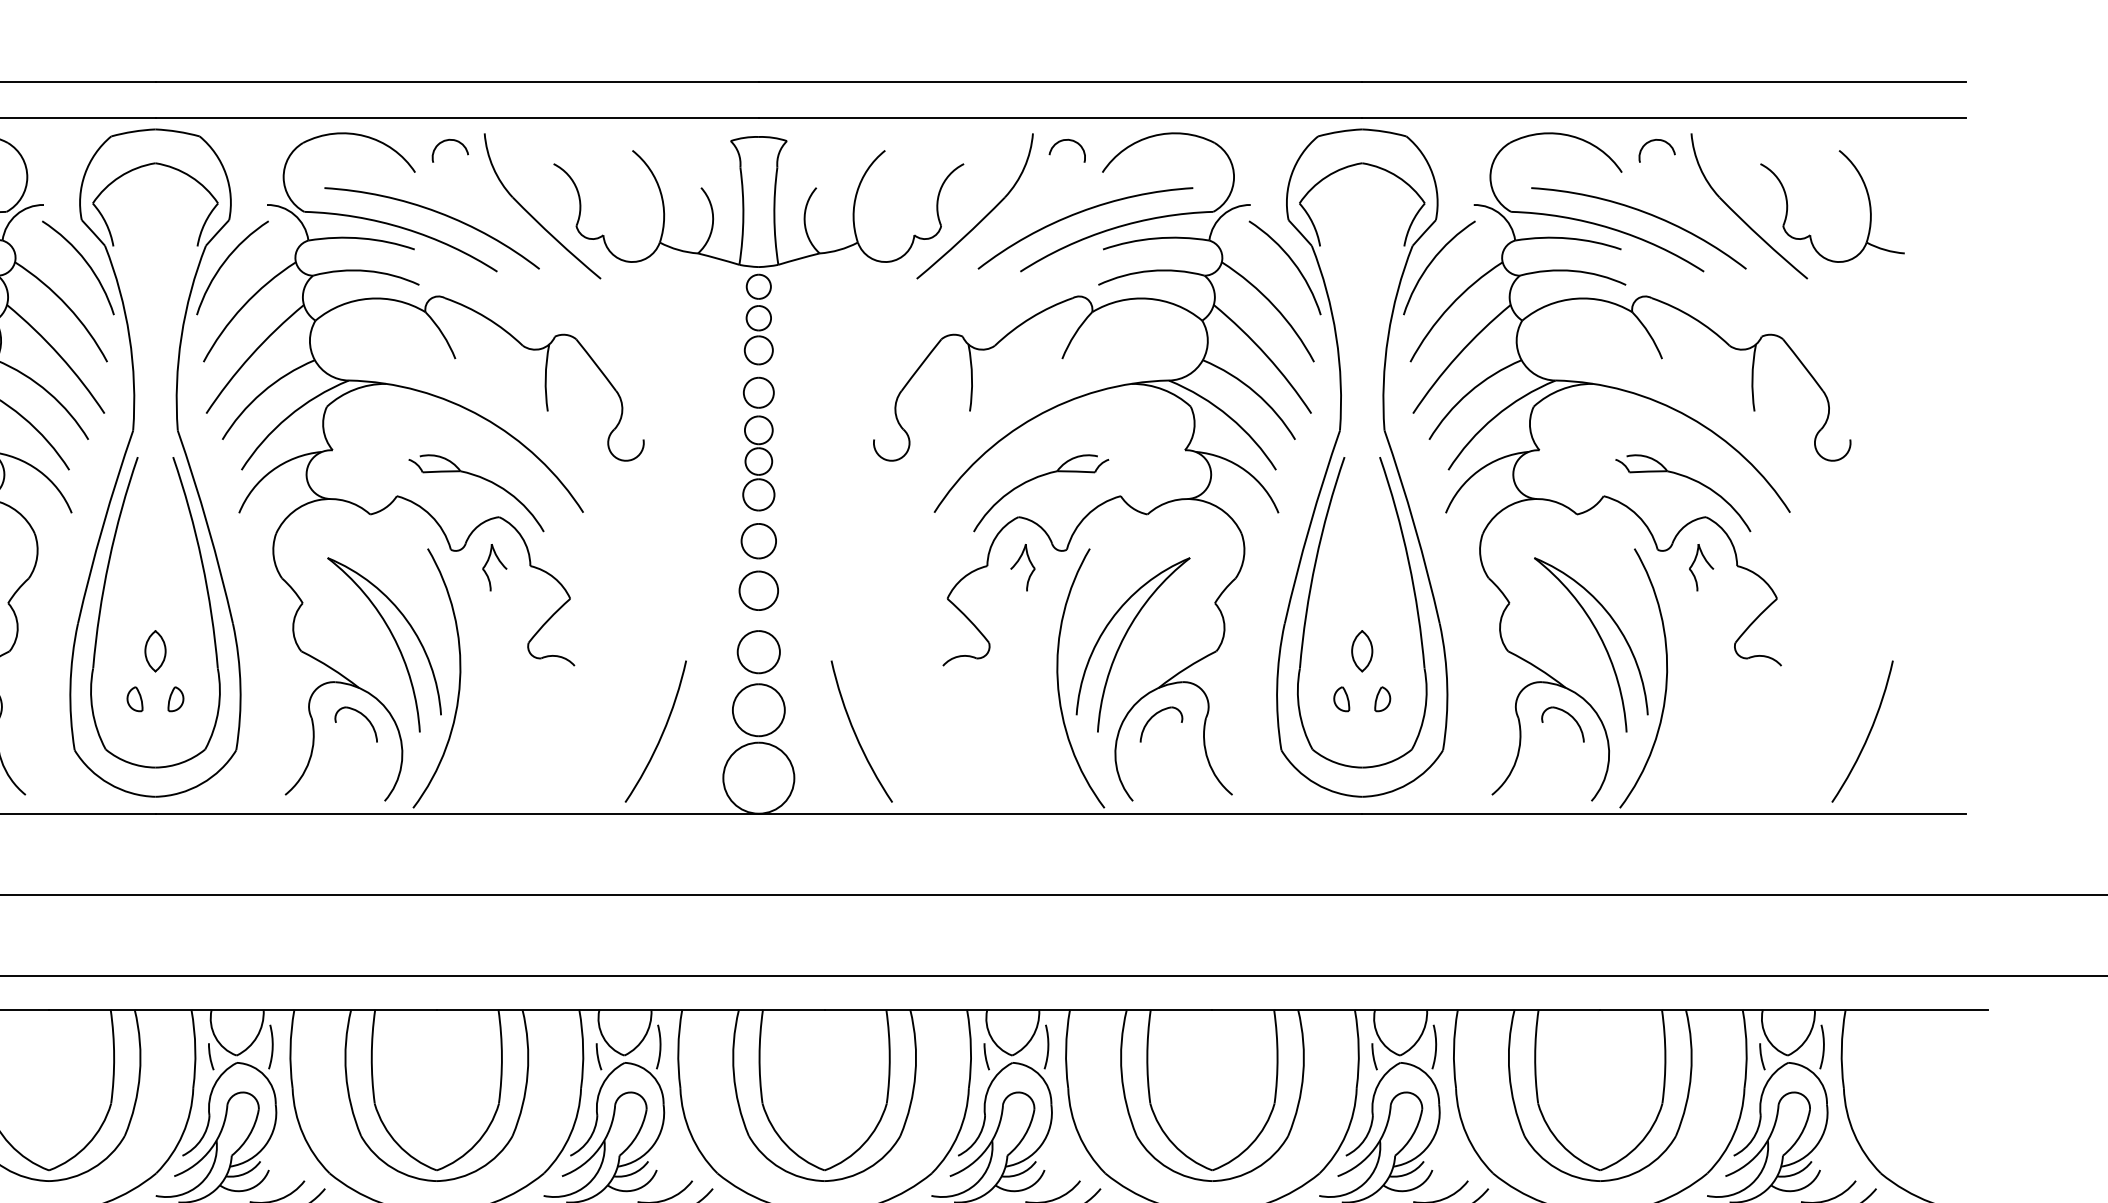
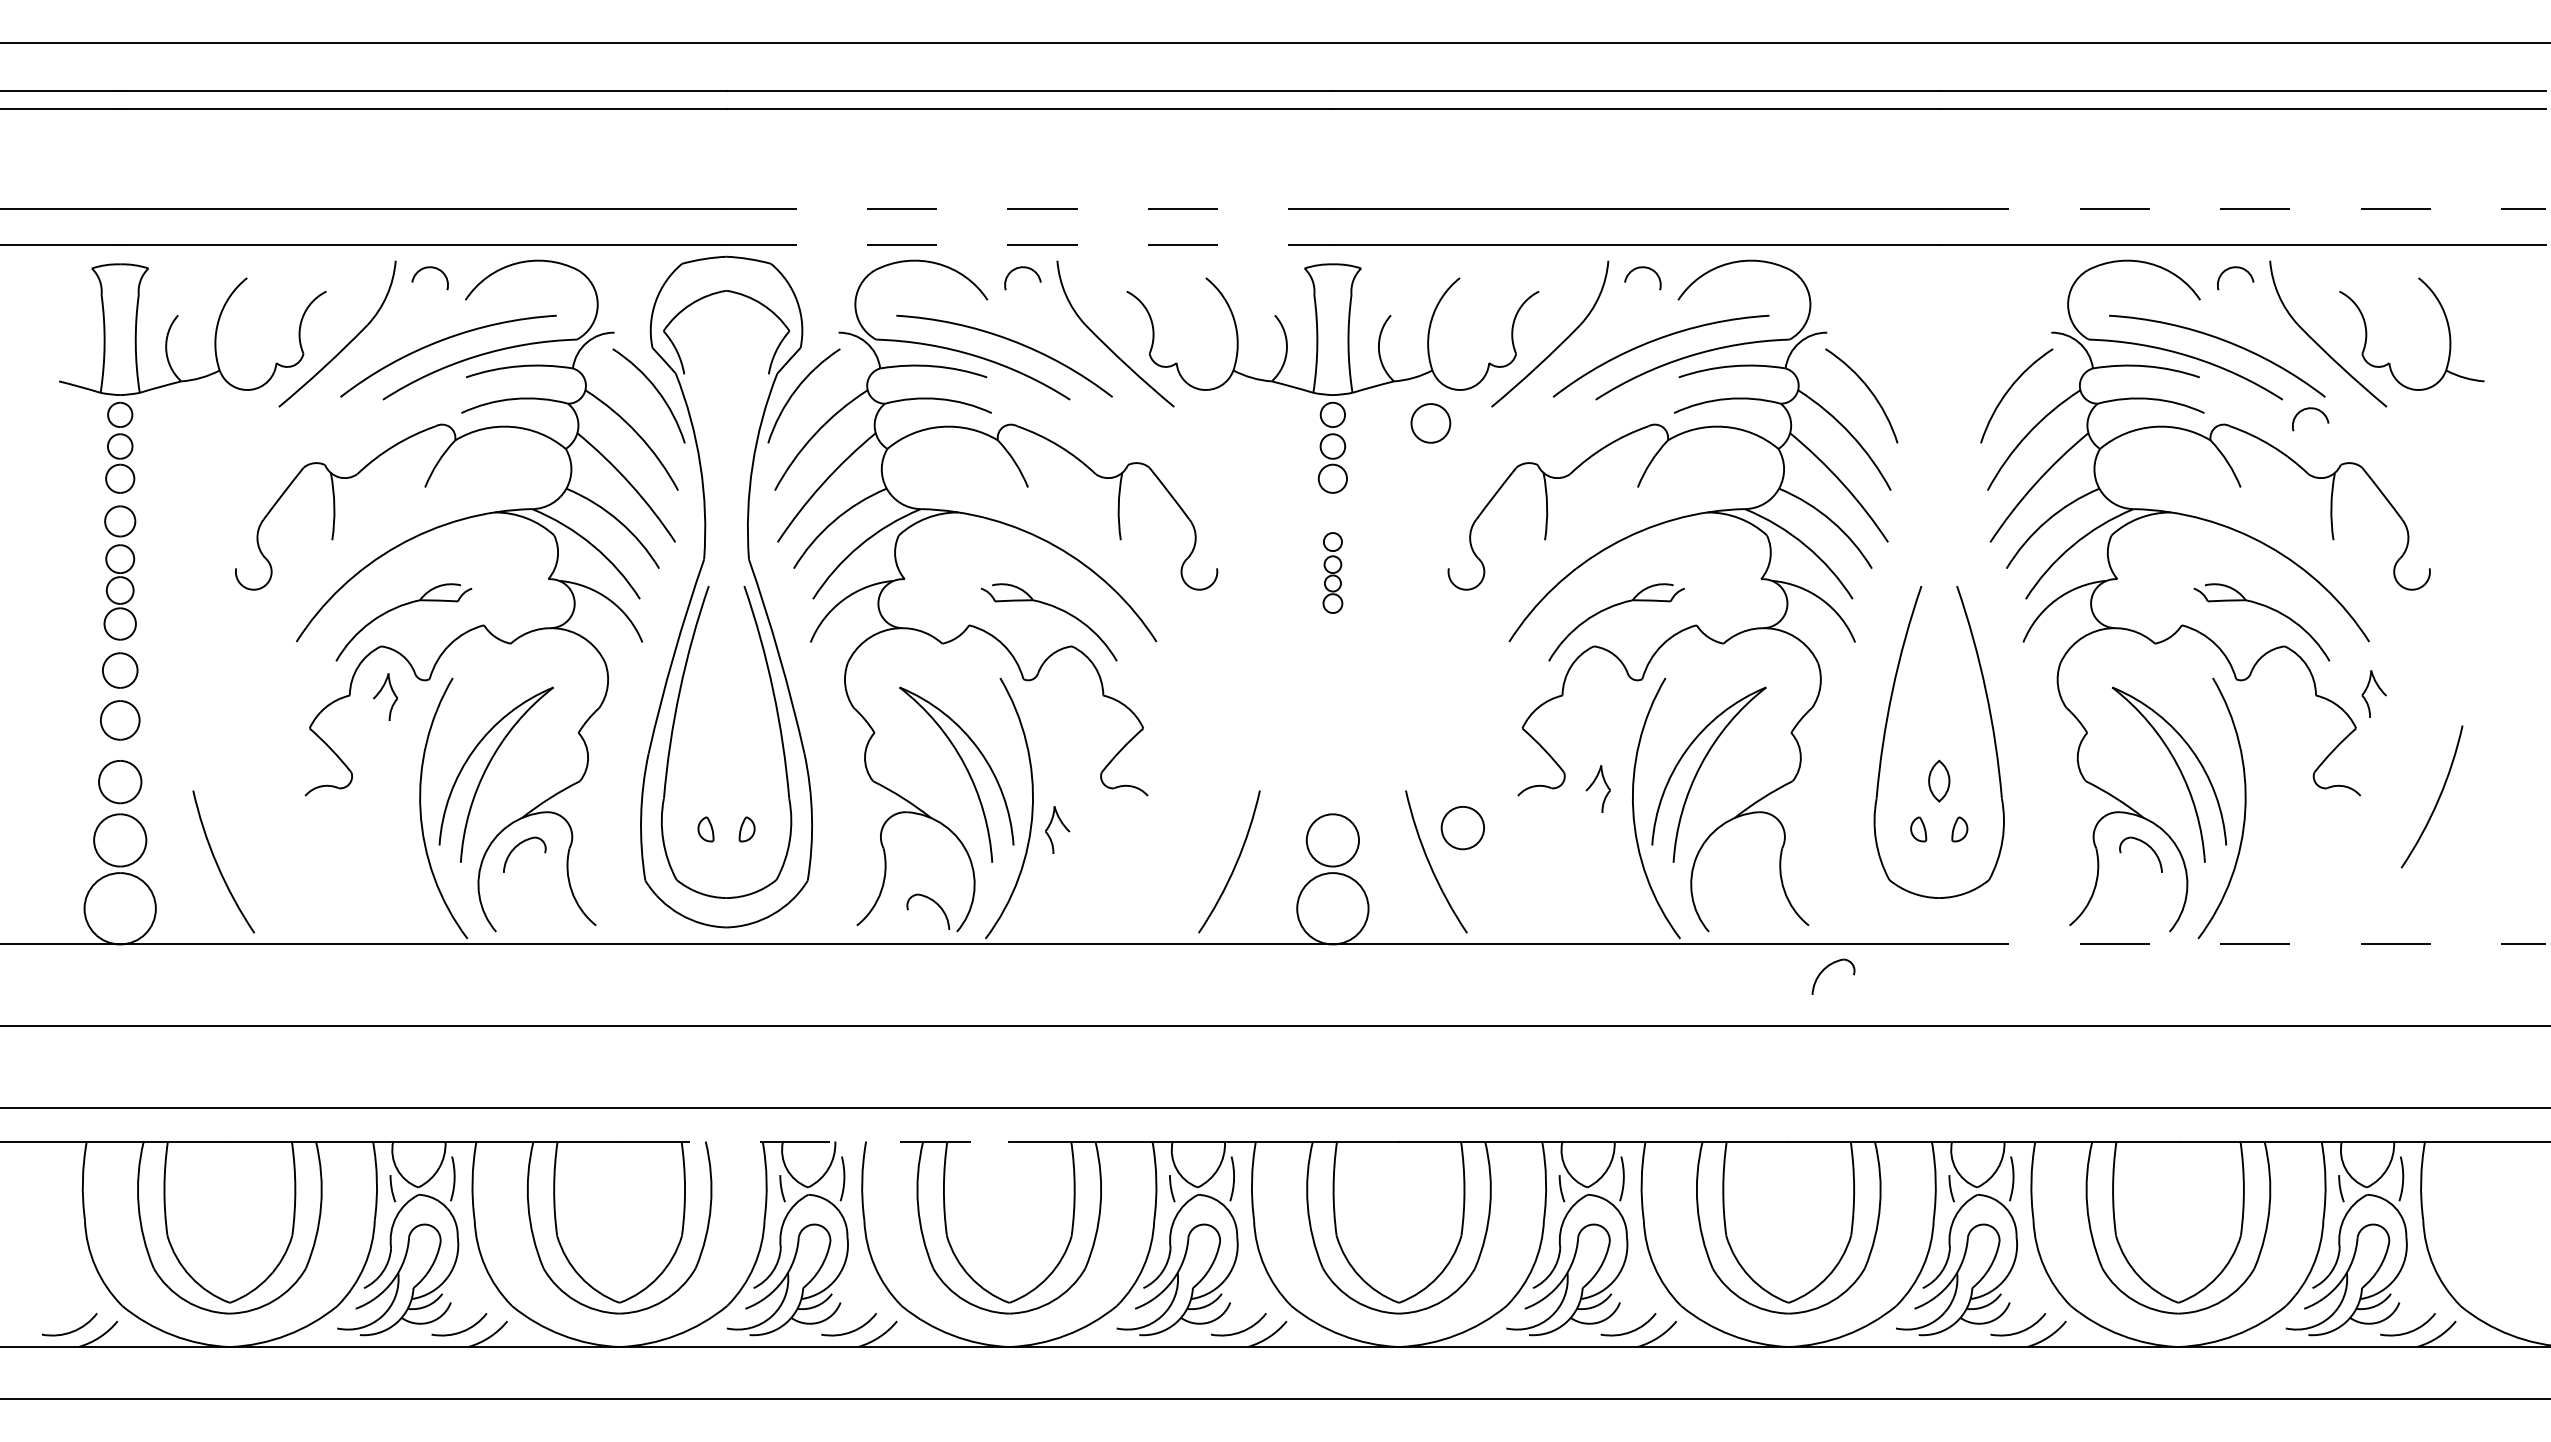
line: (457, 82) -> (1030, 209), solid -> dashed
line: (1663, 82) -> (2242, 209), solid -> dashed
line: (457, 117) -> (1030, 244), solid -> dashed
arc: (1731, 281) -> (2310, 409), added
part: (758, 443) -> (1332, 572), size x0.6
part: (1361, 462) -> (1938, 591), removed
part: (758, 541) -> (1332, 670), removed
part: (1705, 562) -> (2378, 688), moved
part: (499, 563) -> (1062, 825), moved
part: (1022, 567) -> (1597, 788), moved
part: (758, 590) -> (1430, 423), moved
part: (155, 650) -> (726, 780), removed
part: (758, 652) -> (1462, 828), moved
part: (361, 715) -> (933, 902), moved
part: (1154, 716) -> (1826, 968), moved
arc: (1867, 734) -> (2437, 799), moved
line: (1663, 813) -> (2242, 944), solid -> dashed
line: (242, 1009) -> (814, 1141), solid -> dashed

